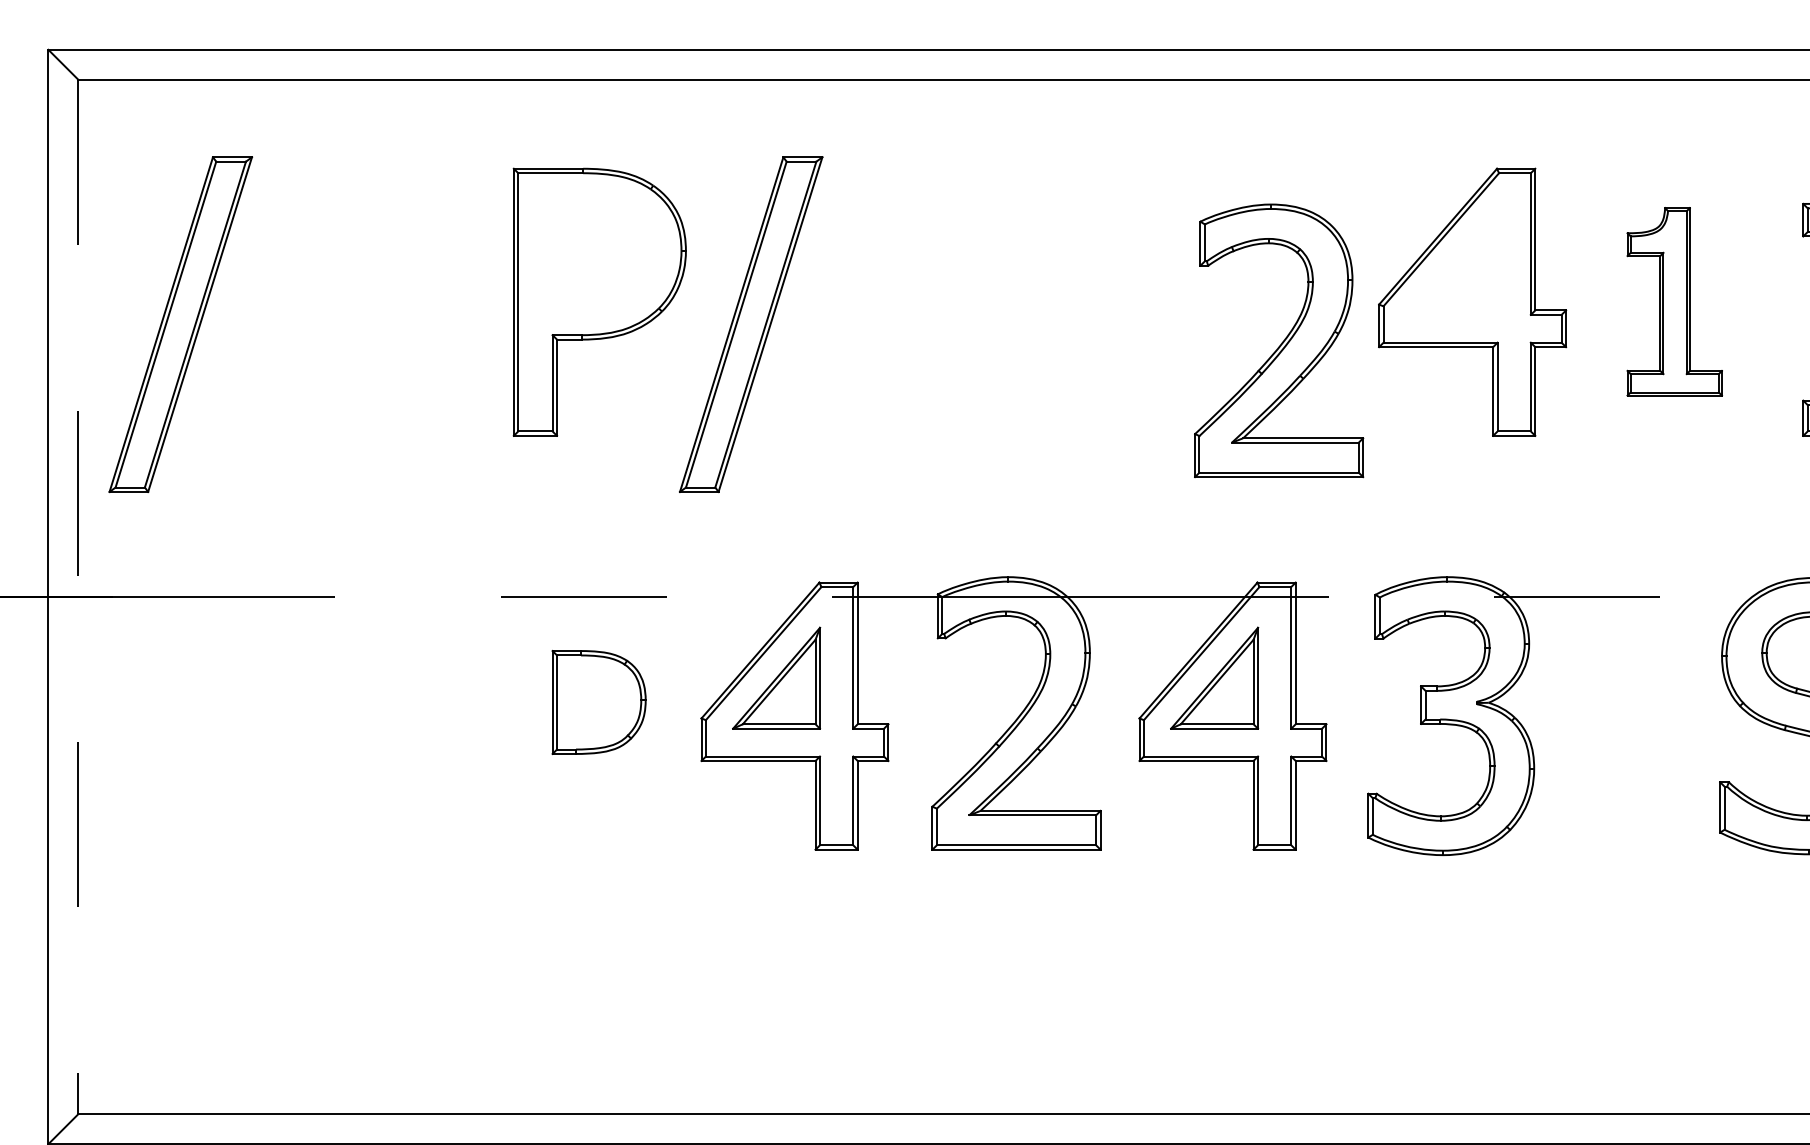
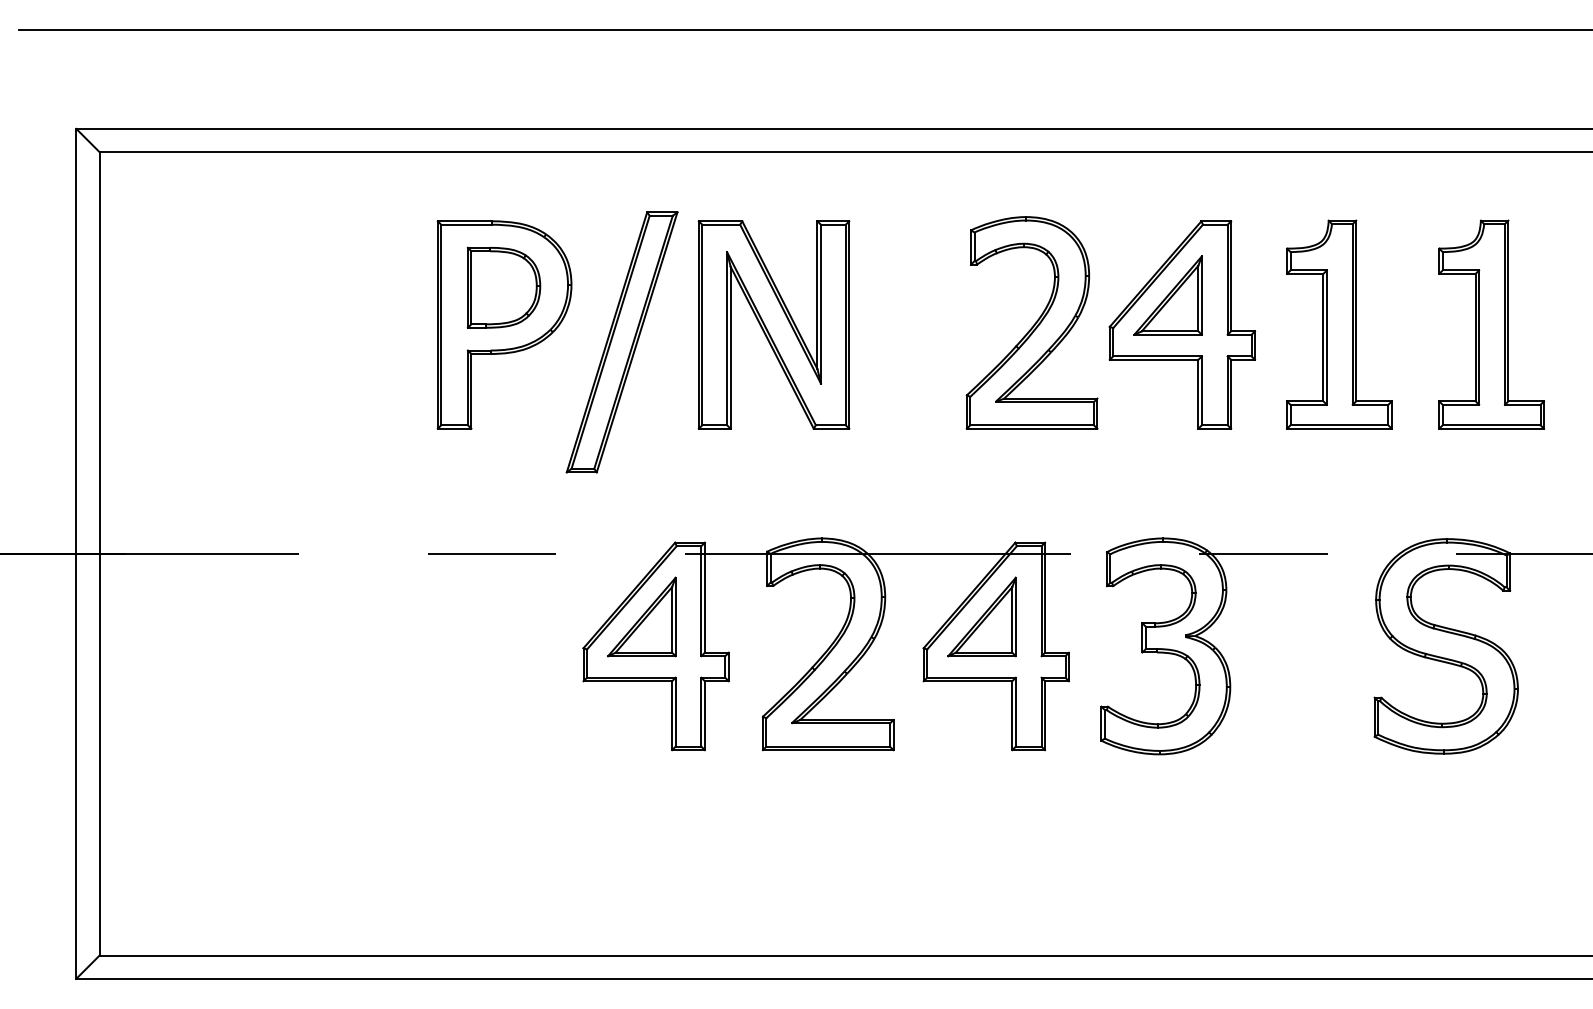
part: (1453, 264) -> (1167, 295), added
part: (946, 301) -> (773, 324), added
part: (1674, 301) -> (1339, 324), size x1.43
part: (179, 324) -> (178, 342), removed
part: (1278, 340) -> (1031, 322), moved
line: (78, 596) -> (99, 553), dashed -> solid
part: (598, 702) -> (503, 287), moved

